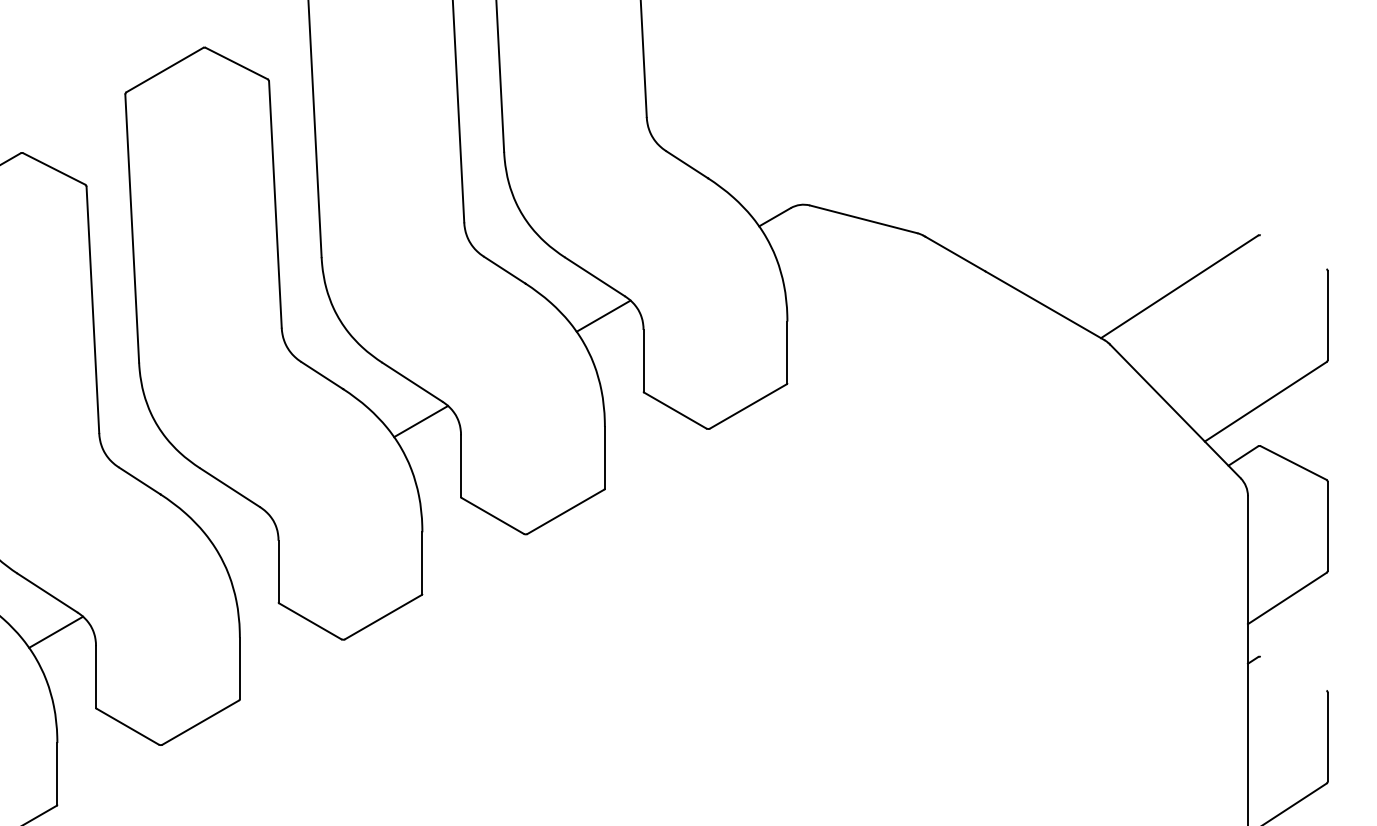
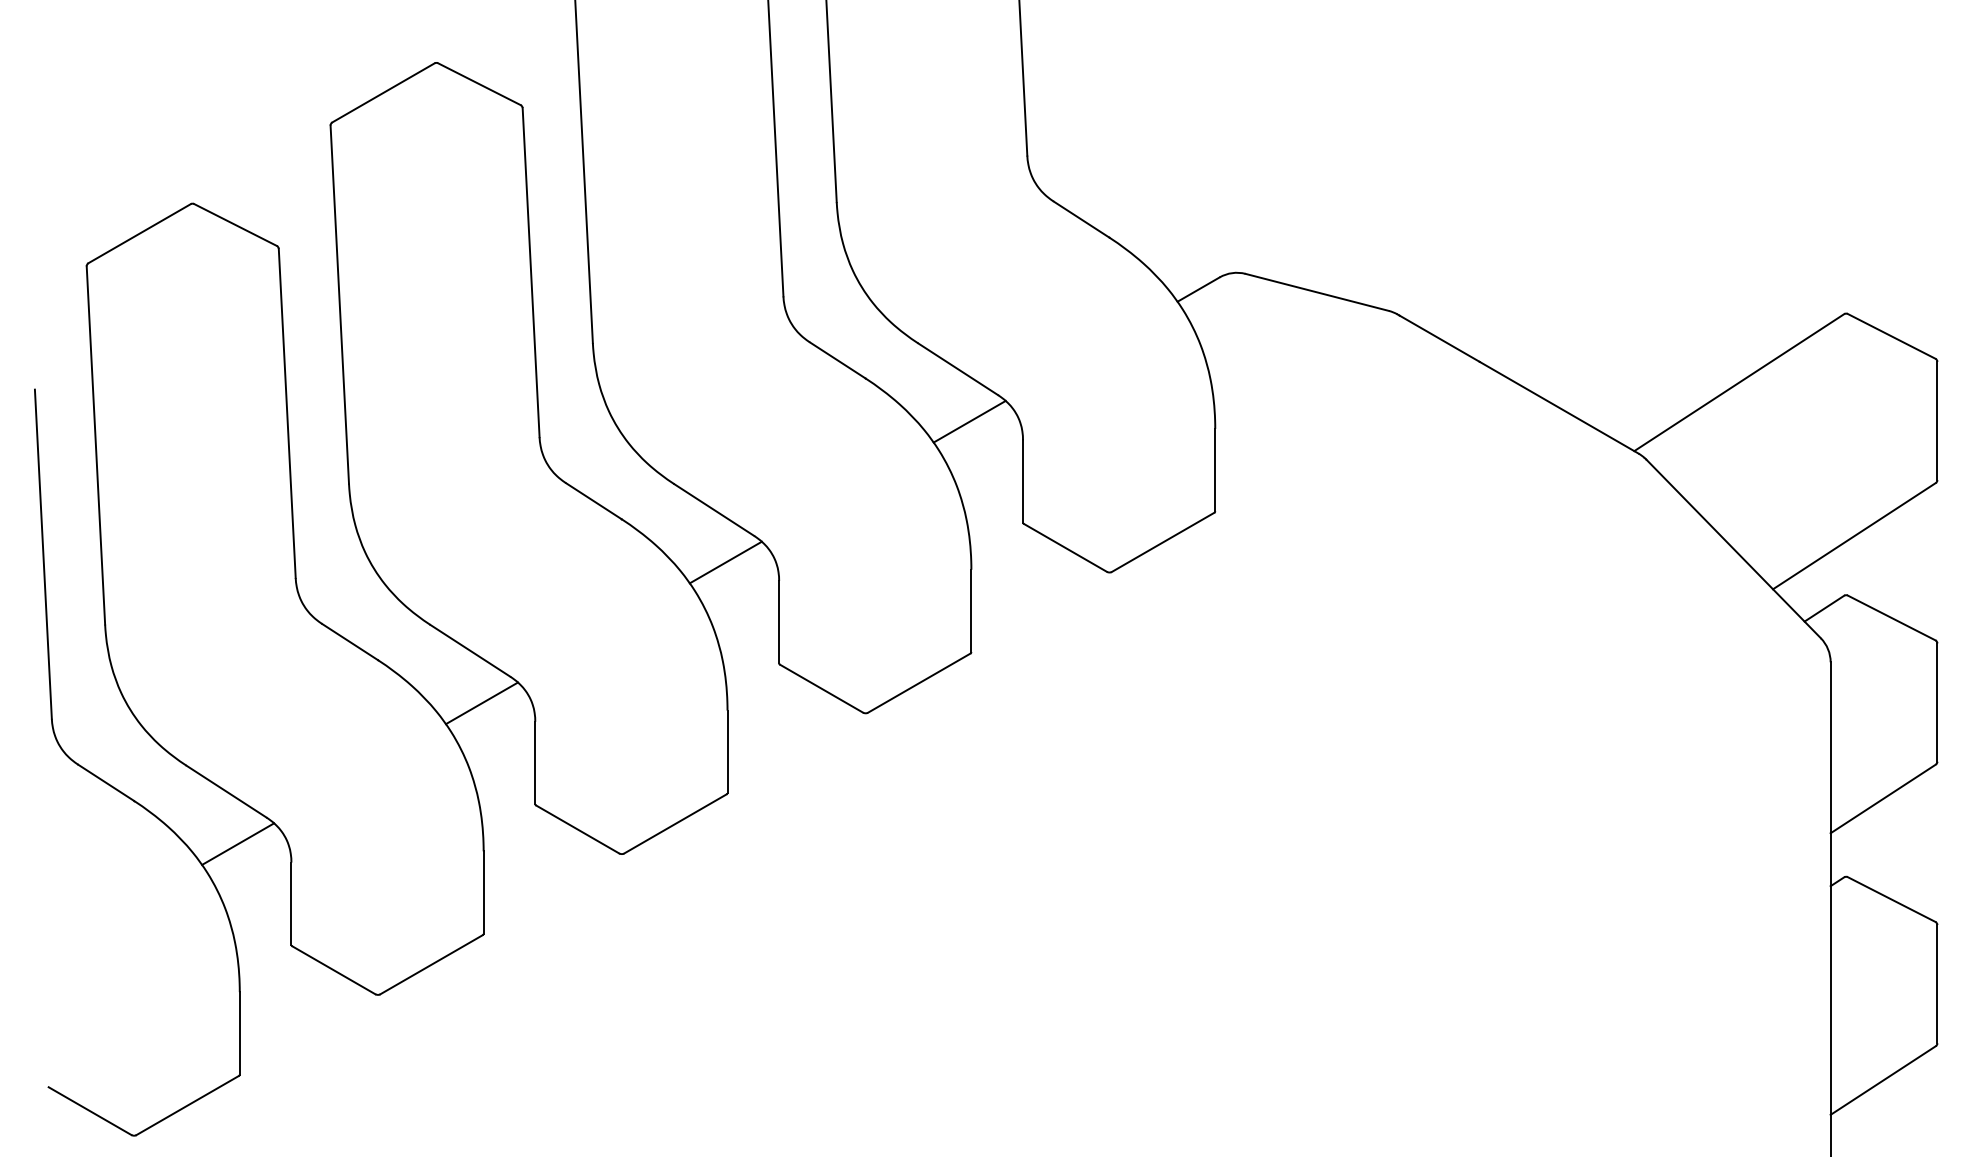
line: (1293, 251) -> (1891, 335), added
line: (238, 527) -> (481, 703), added
line: (1293, 673) -> (1891, 899), added

